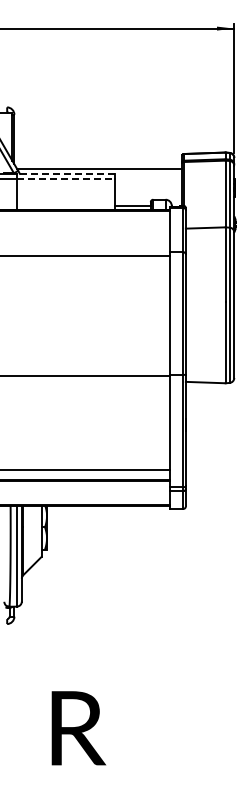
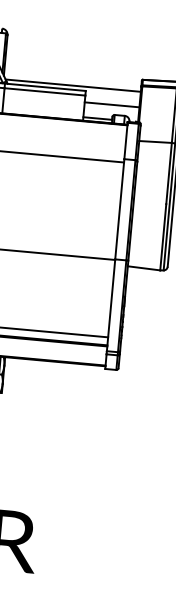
line: (65, 173) -> (44, 87), dashed -> solid
line: (66, 179) -> (45, 91), dashed -> solid
line: (148, 187) -> (111, 104), added

